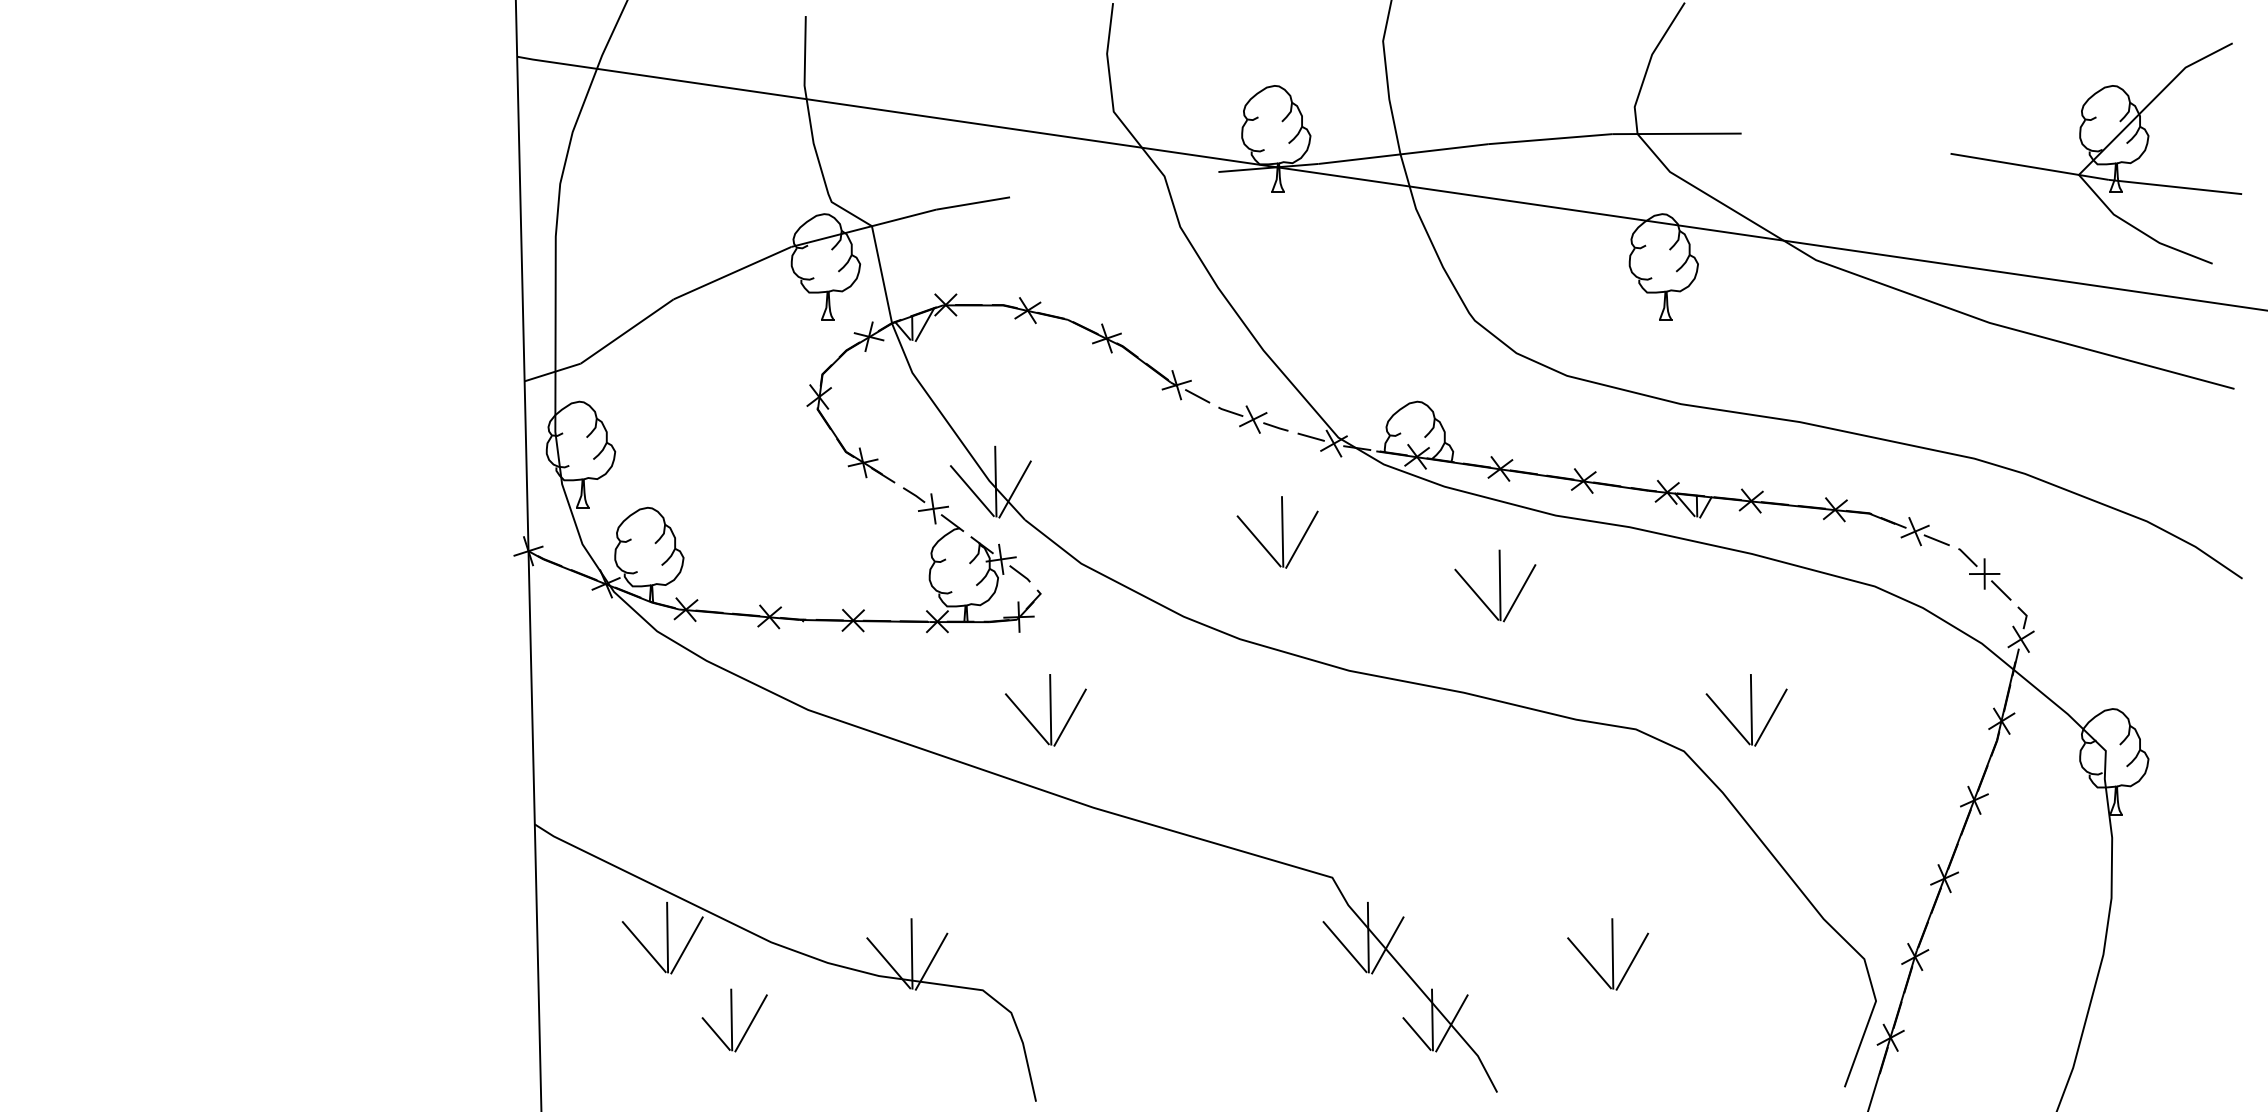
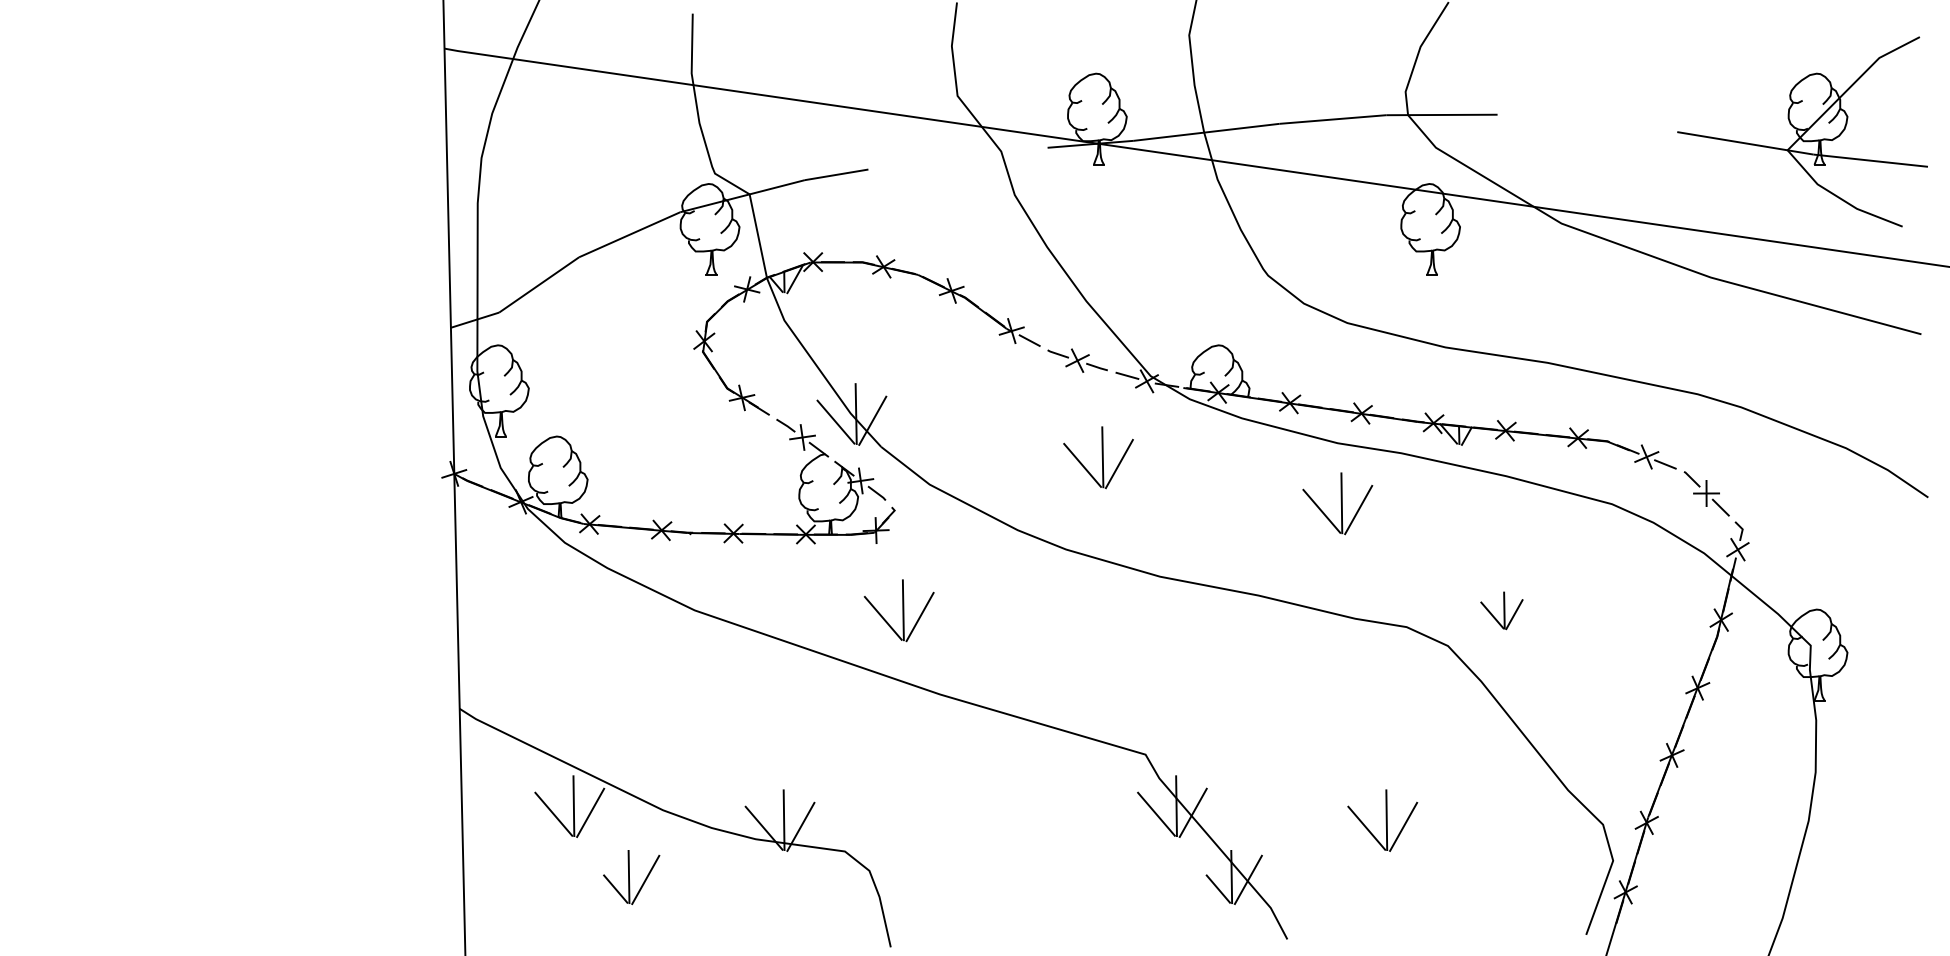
part: (1495, 585) -> (1337, 503), moved
part: (1746, 710) -> (1501, 610), size x0.6

